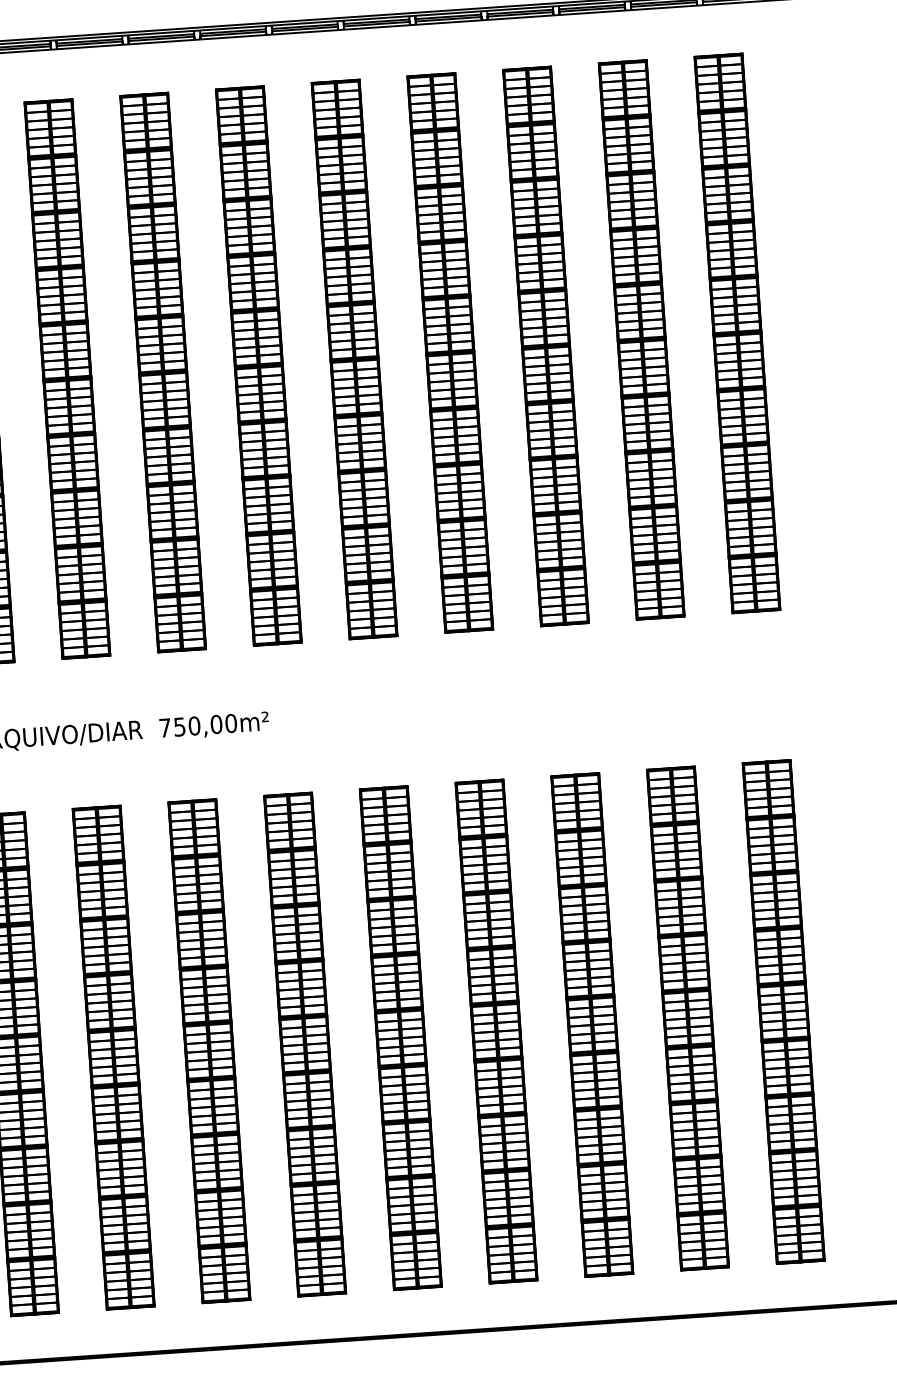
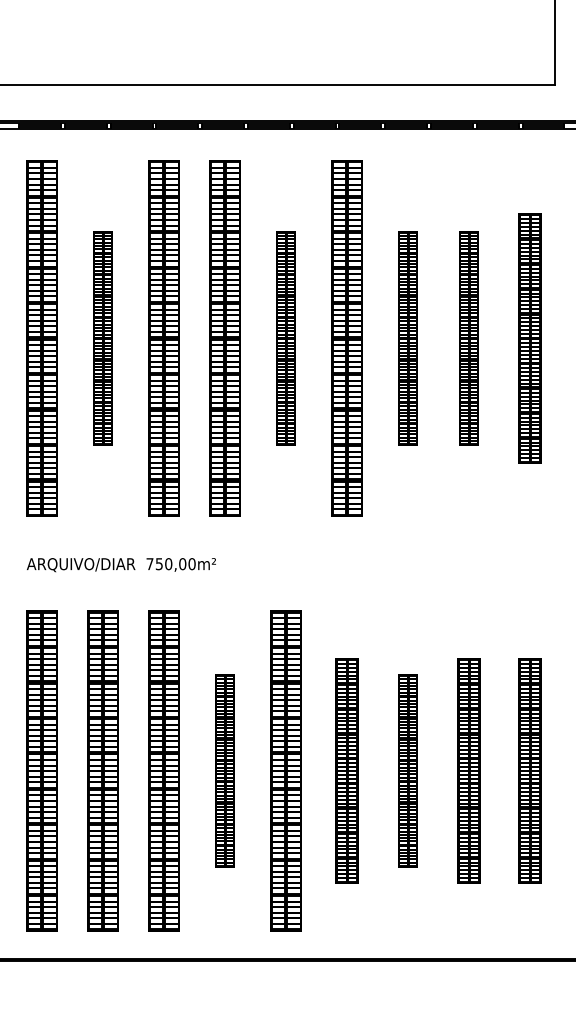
part: (736, 333) -> (529, 338), size x0.7
part: (640, 339) -> (468, 338), size x0.6
part: (545, 346) -> (407, 338), size x0.6
part: (353, 359) -> (285, 338), size x0.6
part: (66, 379) -> (102, 338), size x0.6
part: (782, 1011) -> (529, 770), size x0.7
part: (686, 1017) -> (468, 770), size x0.7
part: (591, 1024) -> (407, 770), size x0.6
part: (495, 1030) -> (346, 770), size x0.7
part: (304, 1043) -> (224, 770), size x0.6

